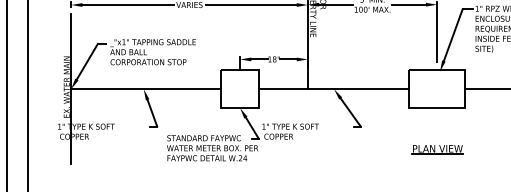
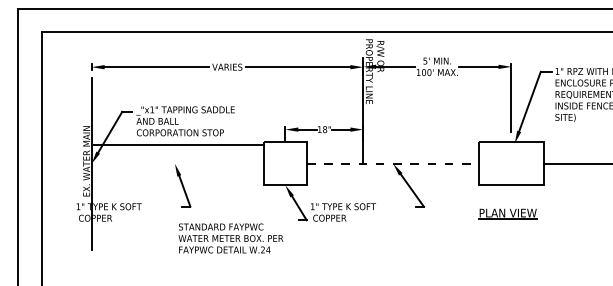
line: (145, 88) -> (177, 144), moved
line: (334, 88) -> (393, 163), solid -> dashed
text: (212, 148) -> (230, 238), moved
part: (437, 149) -> (507, 213), moved

